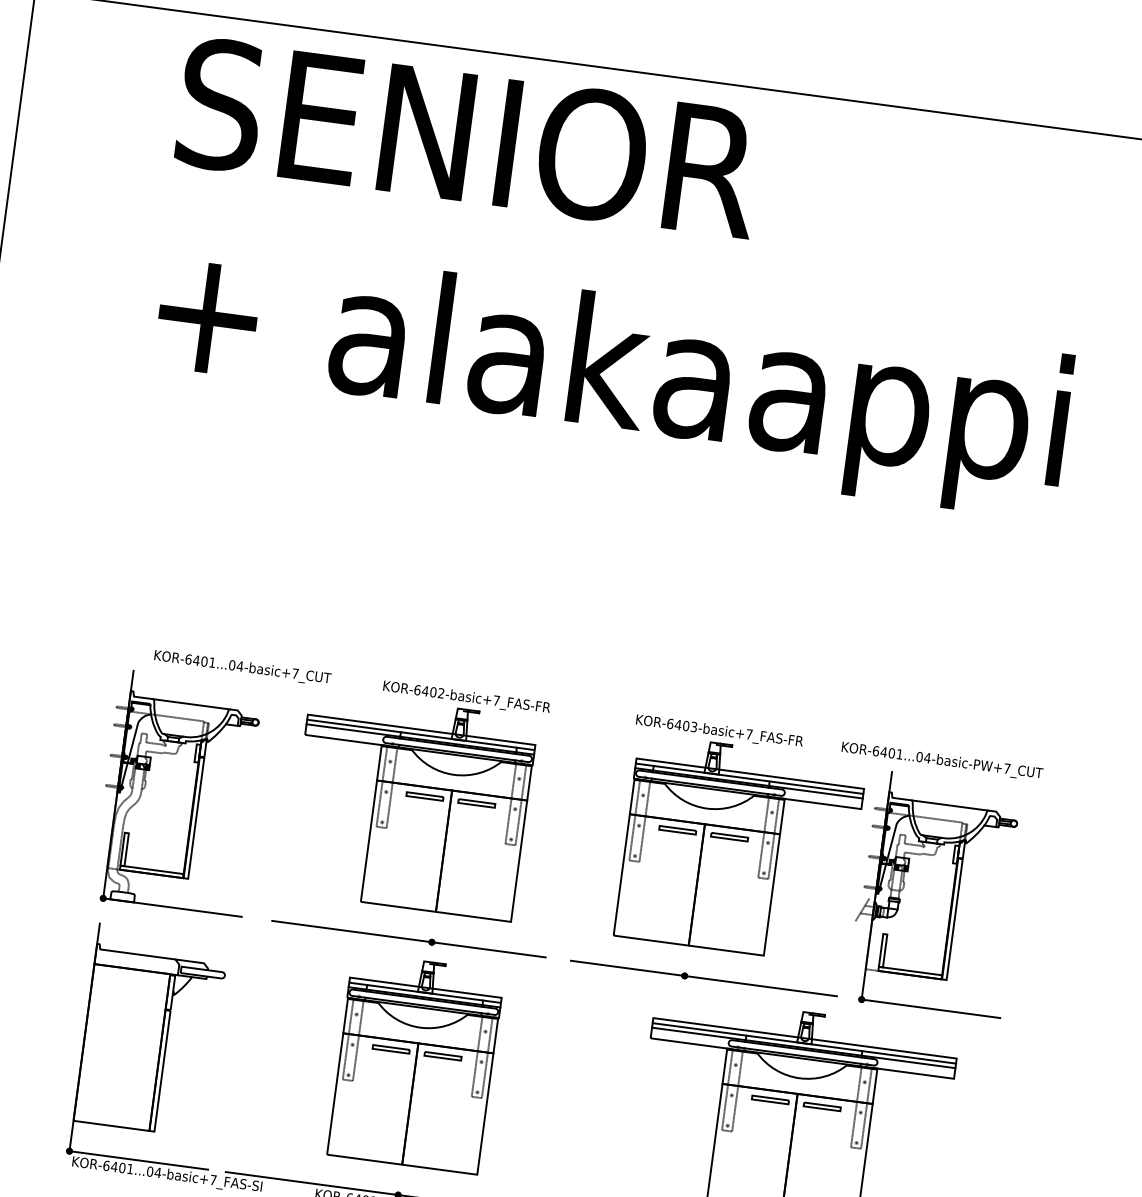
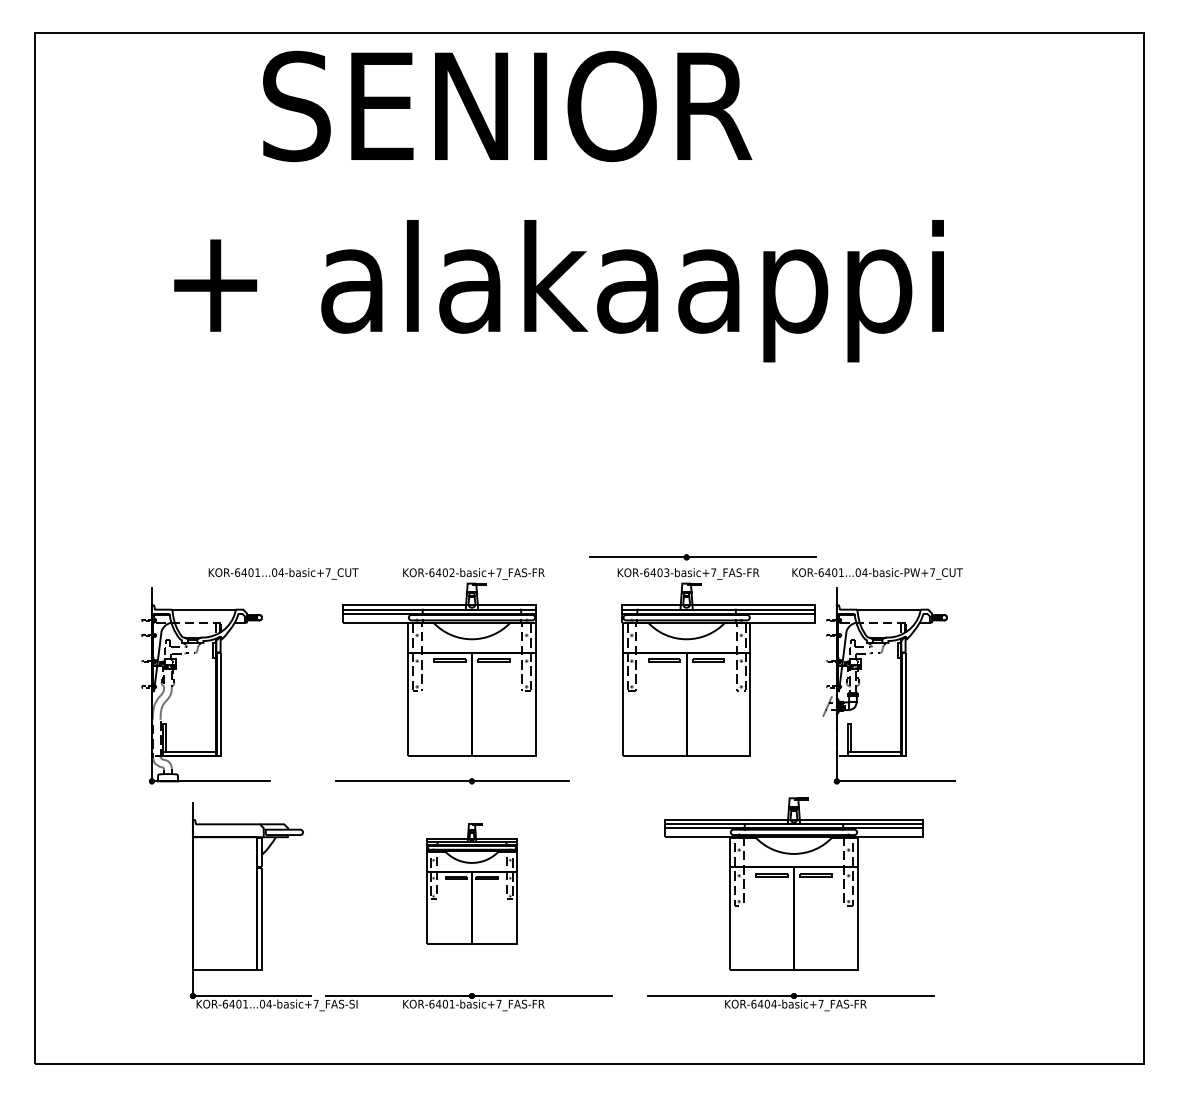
text: (469, 138) -> (507, 106), moved
part: (181, 793) -> (205, 685), moved
part: (703, 978) -> (702, 557), moved
part: (415, 1062) -> (471, 883), size x0.7

